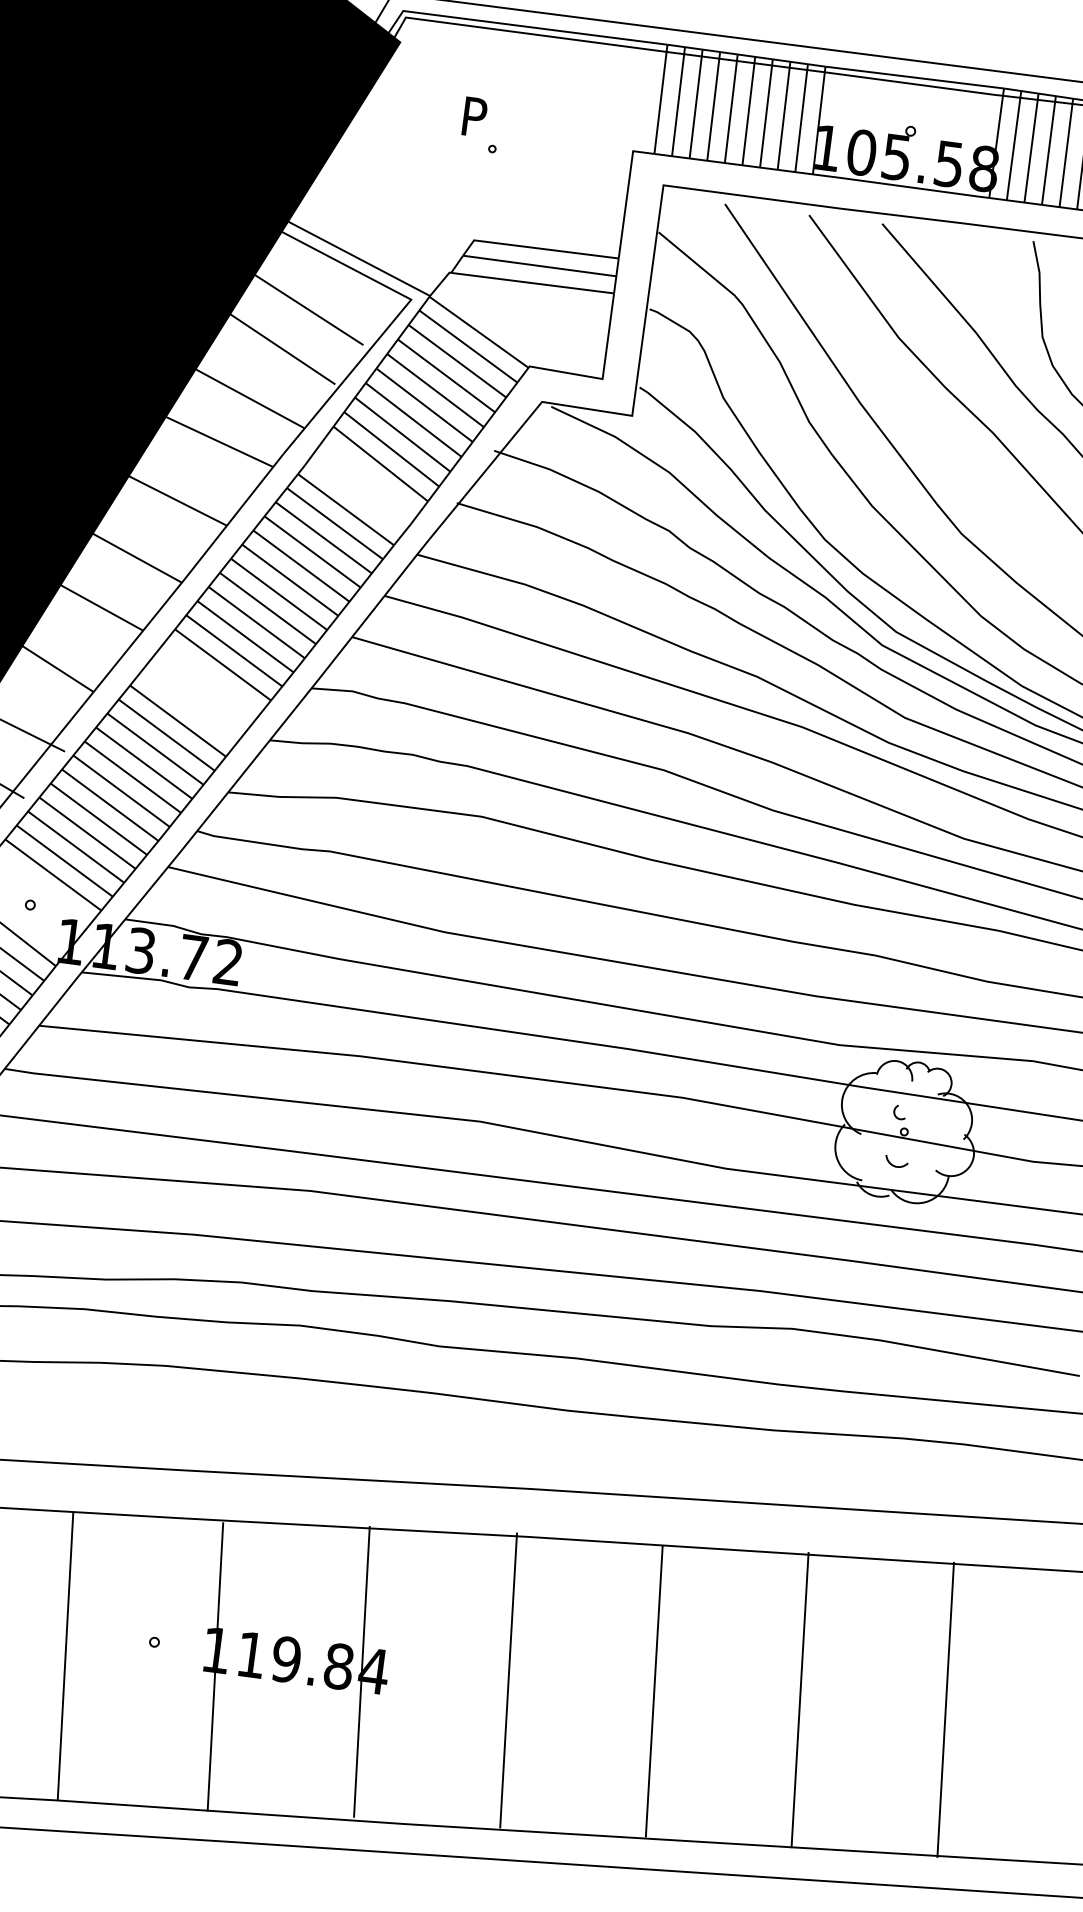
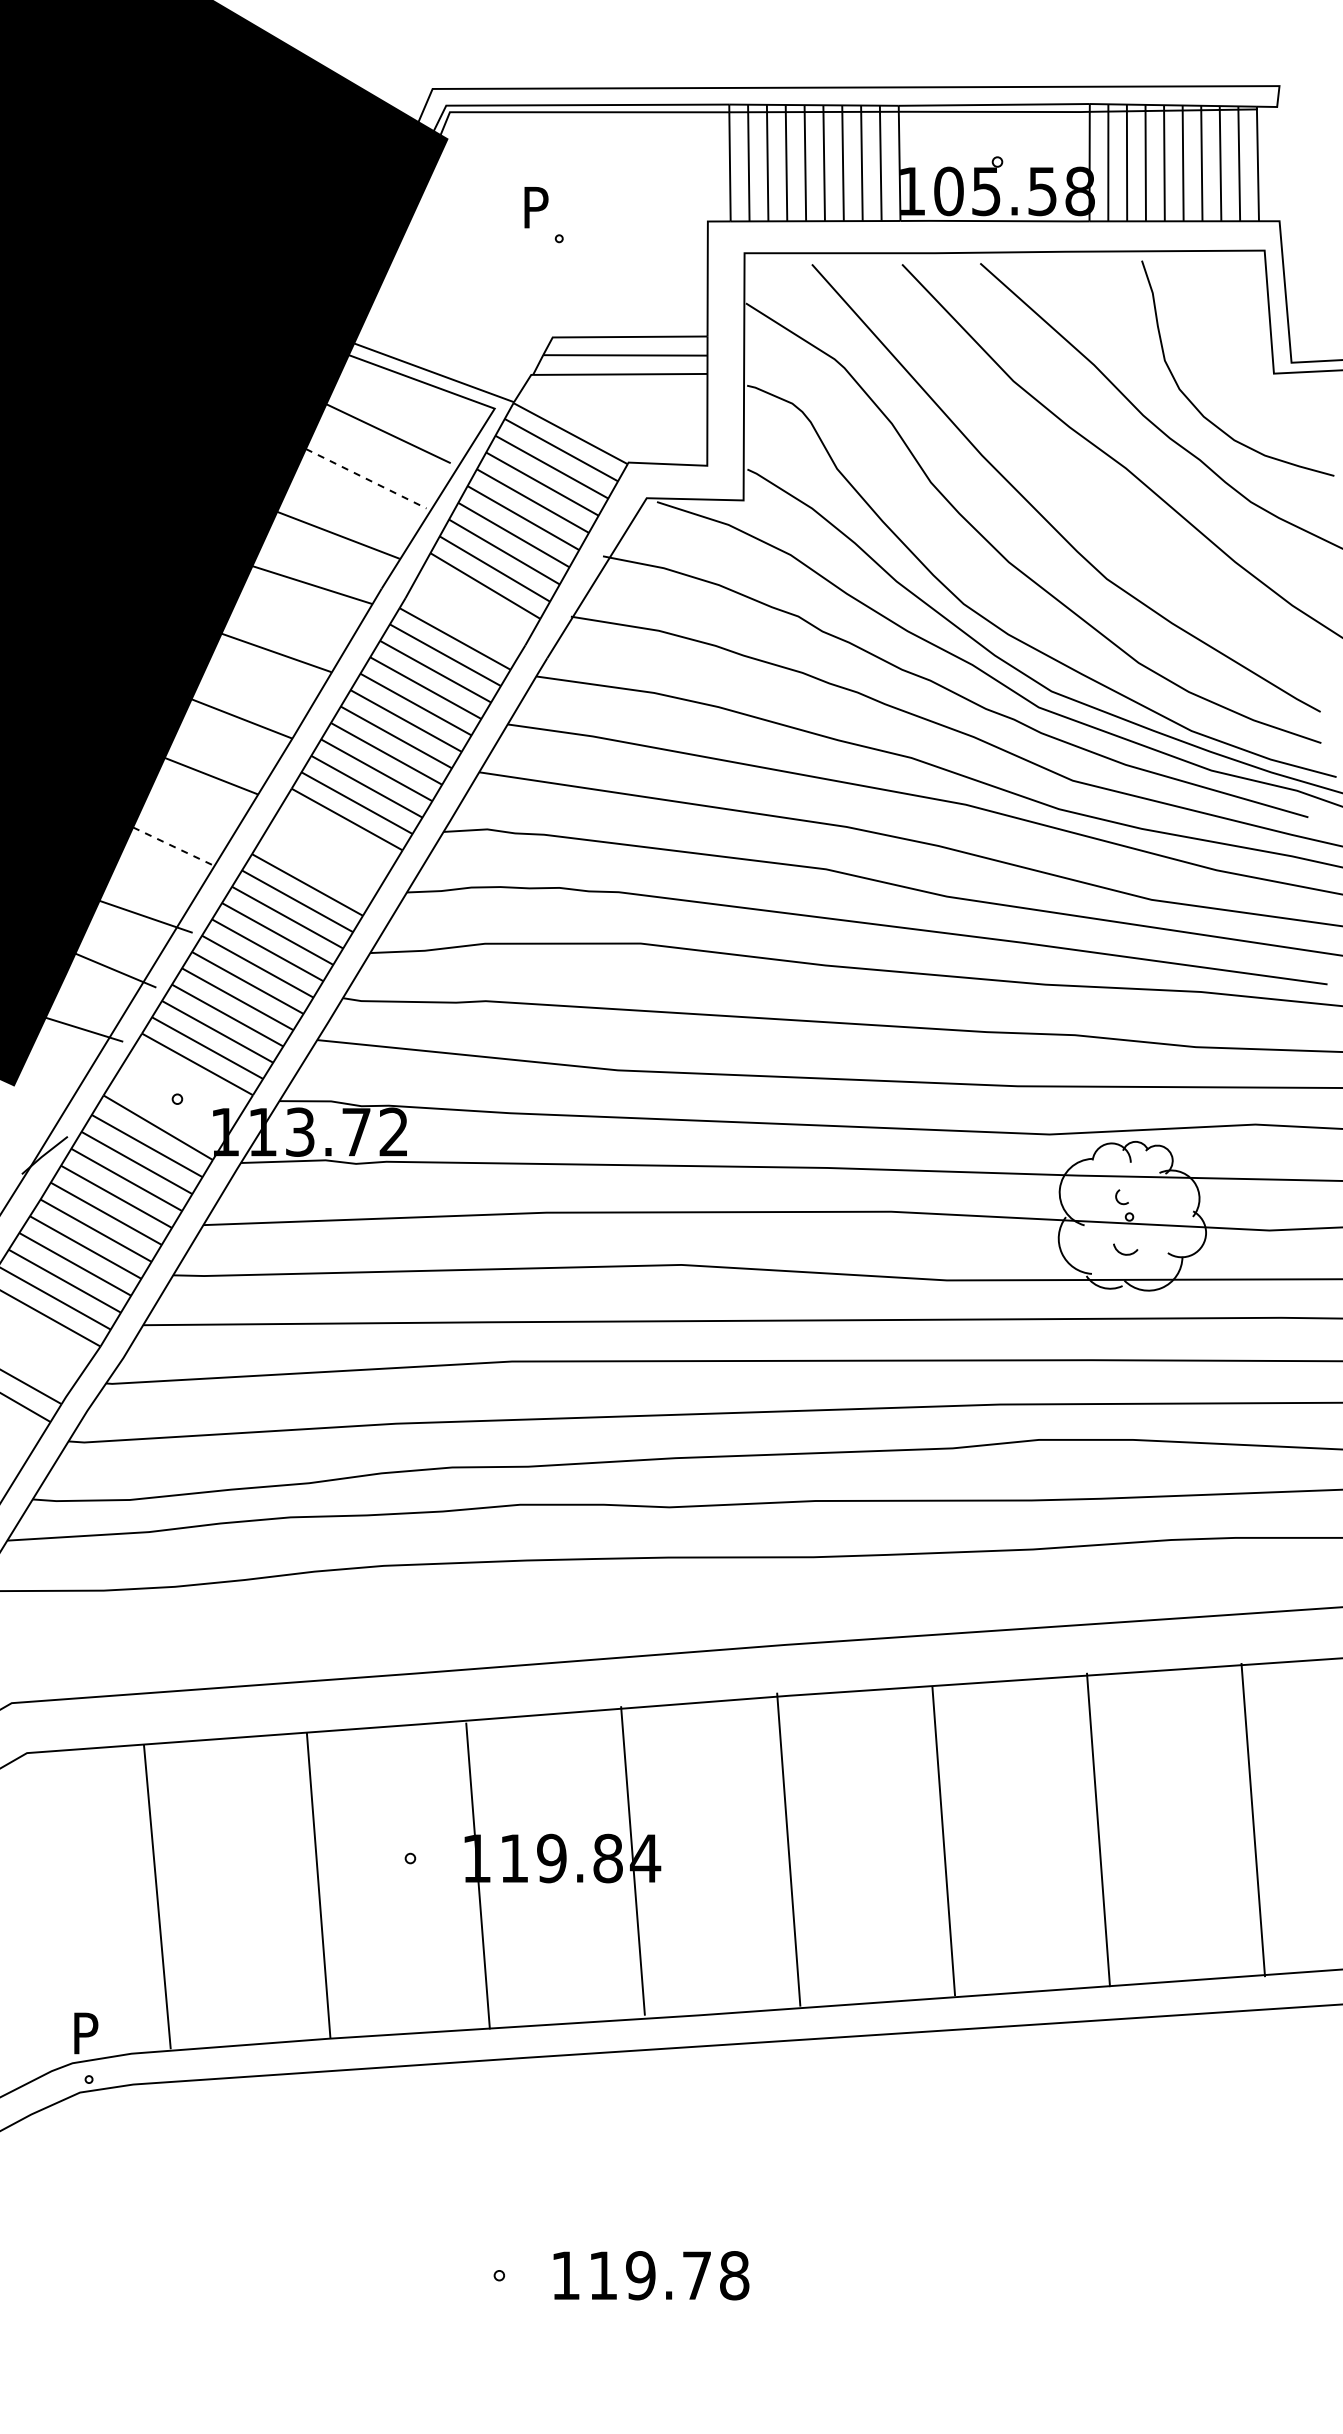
line: (283, 349) -> (366, 478), solid -> dashed
line: (57, 668) -> (173, 846), solid -> dashed

